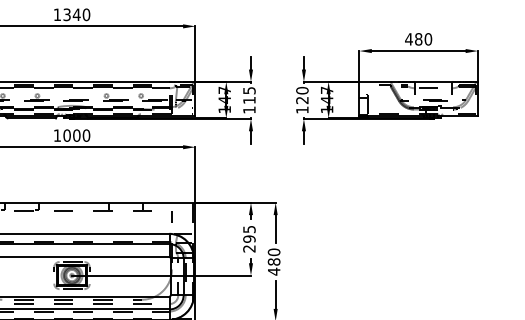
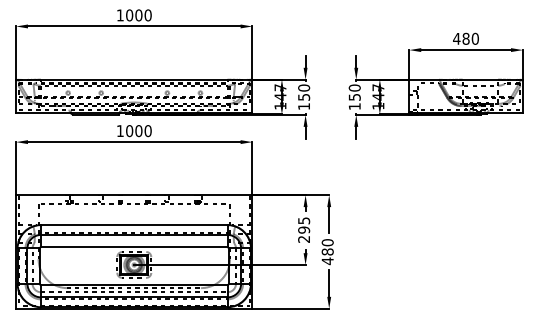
text: (72, 14) -> (134, 15), 1340 -> 1000
text: (249, 95) -> (304, 92), 115 -> 150
text: (302, 100) -> (354, 97), 120 -> 150

